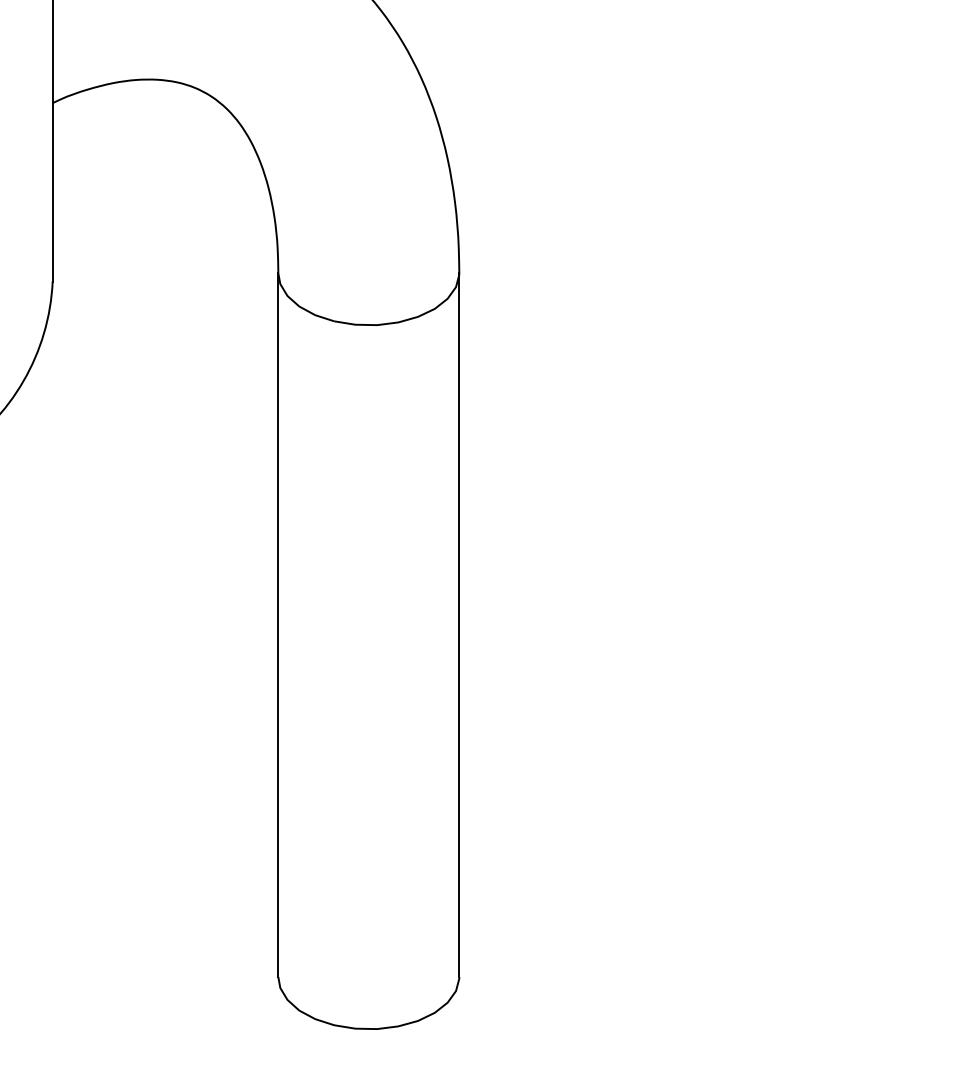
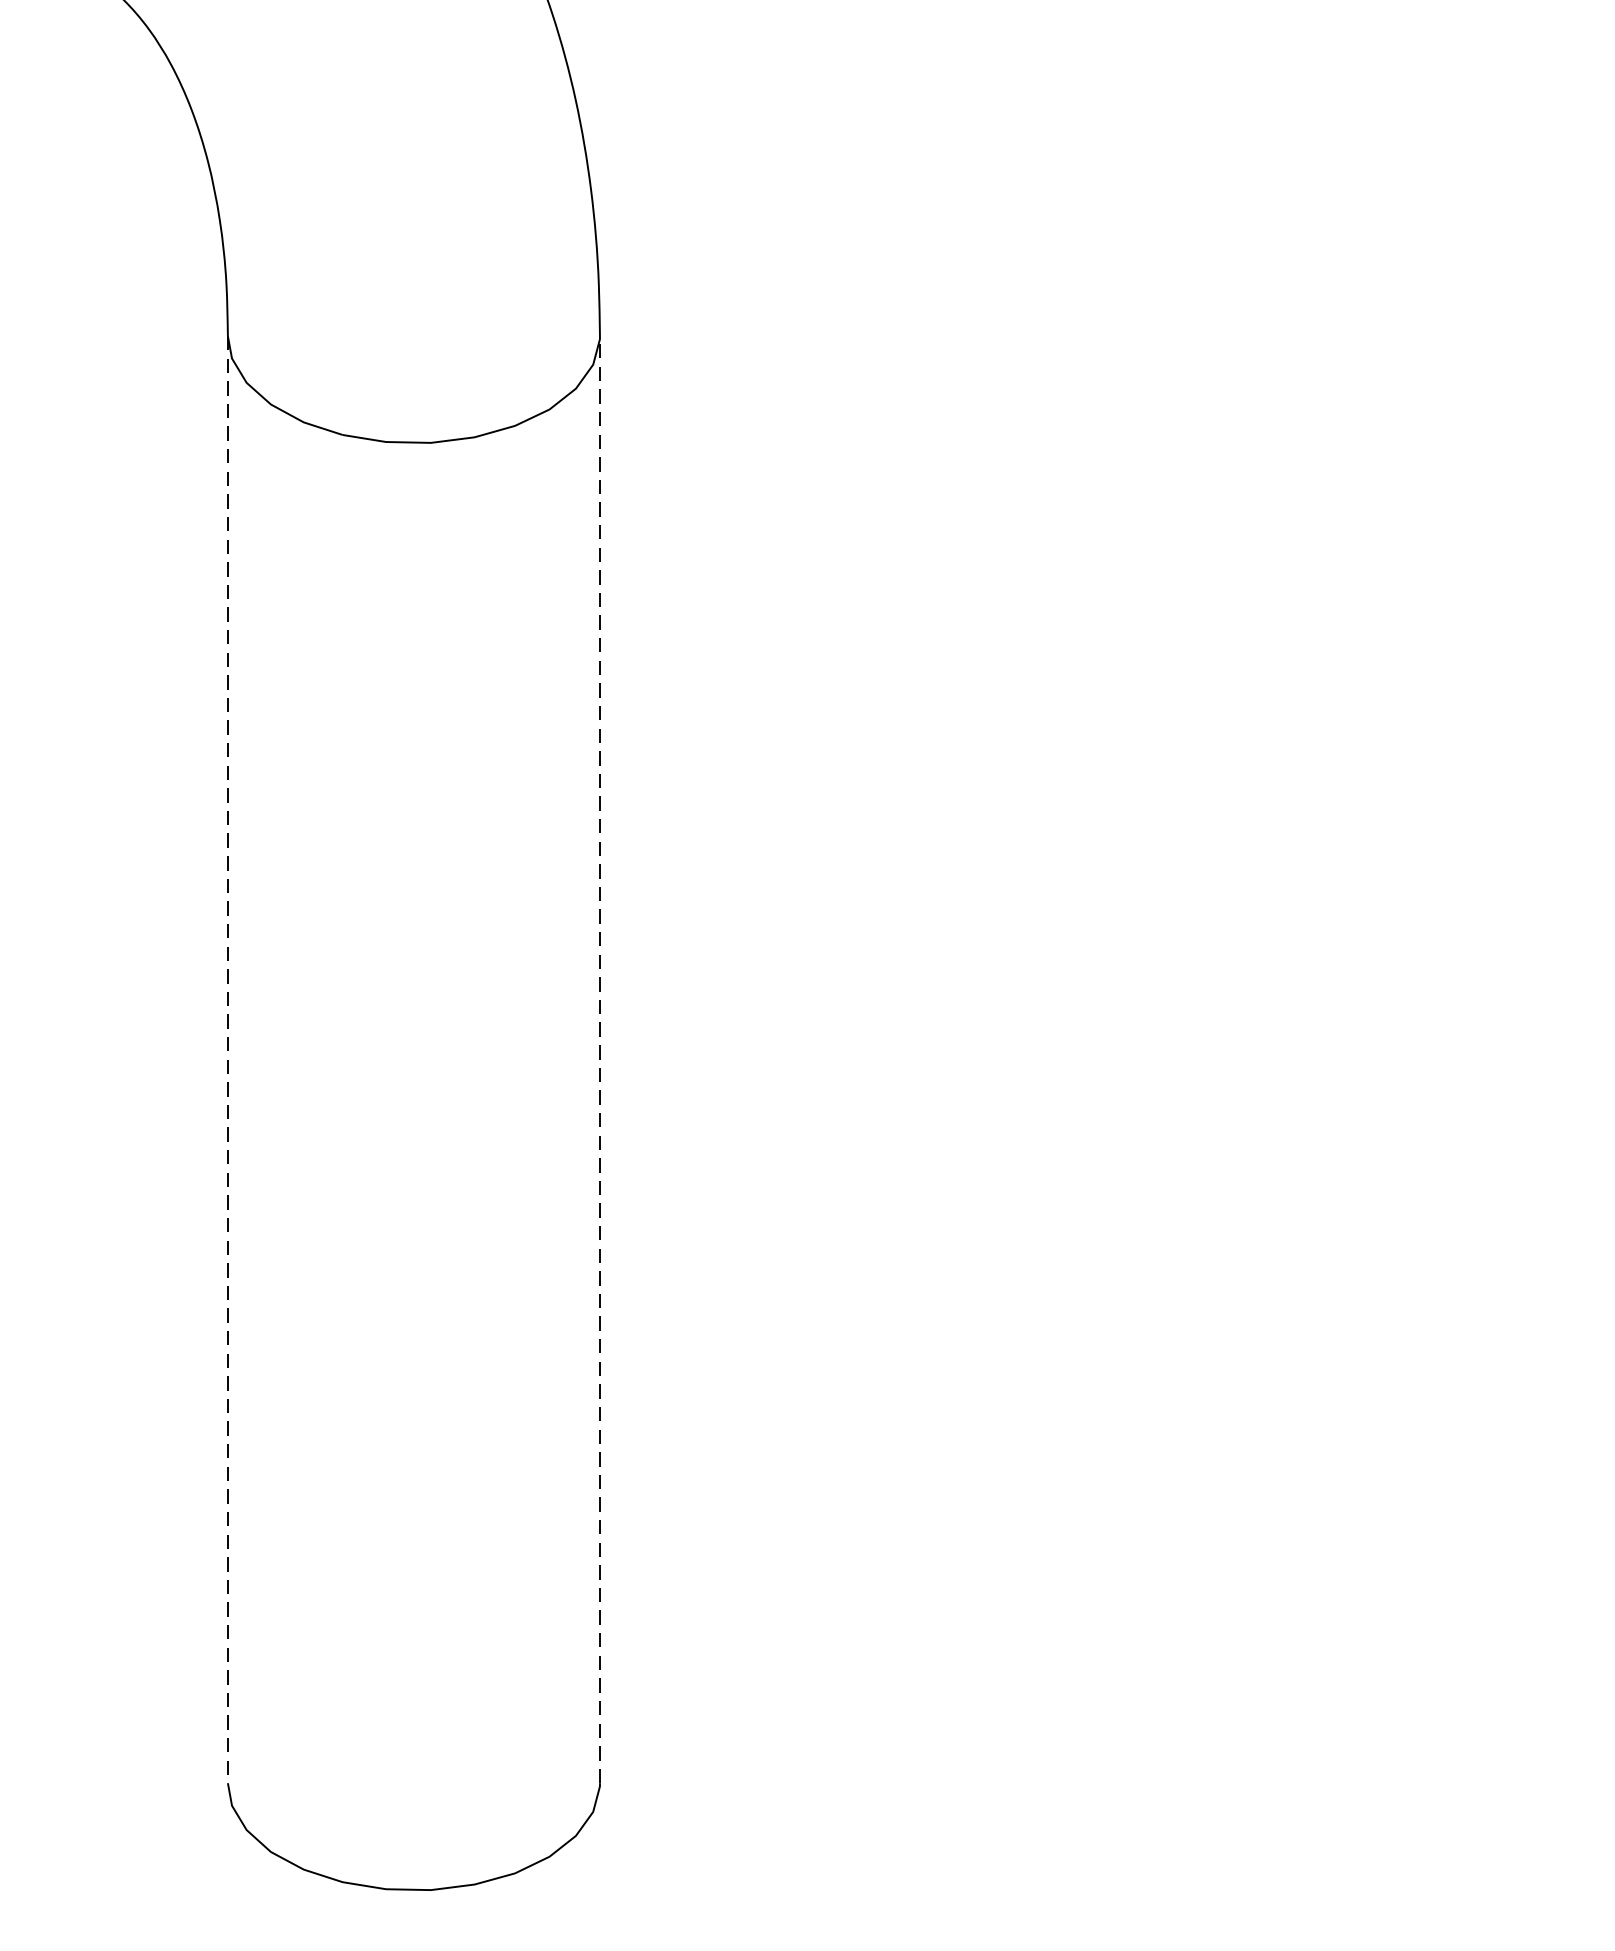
line: (278, 625) -> (228, 1060), solid -> dashed
line: (459, 625) -> (600, 1060), solid -> dashed

